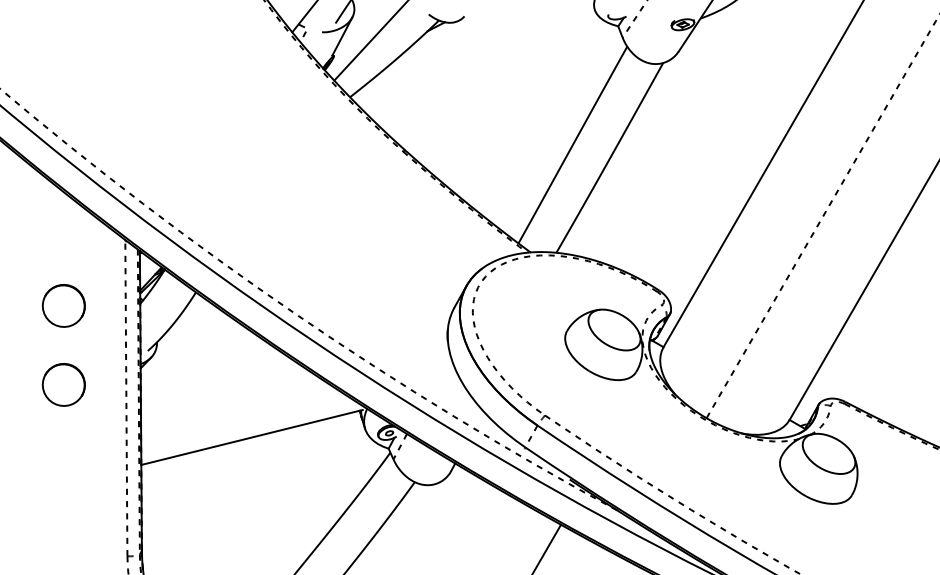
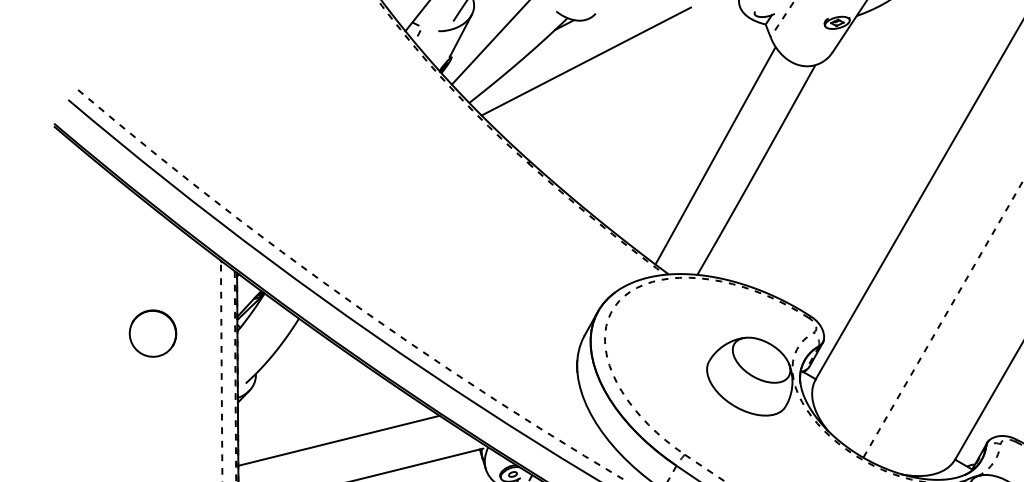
line: (455, 59) -> (585, 61), added
part: (63, 384) -> (152, 420), removed
line: (232, 402) -> (339, 440), added

